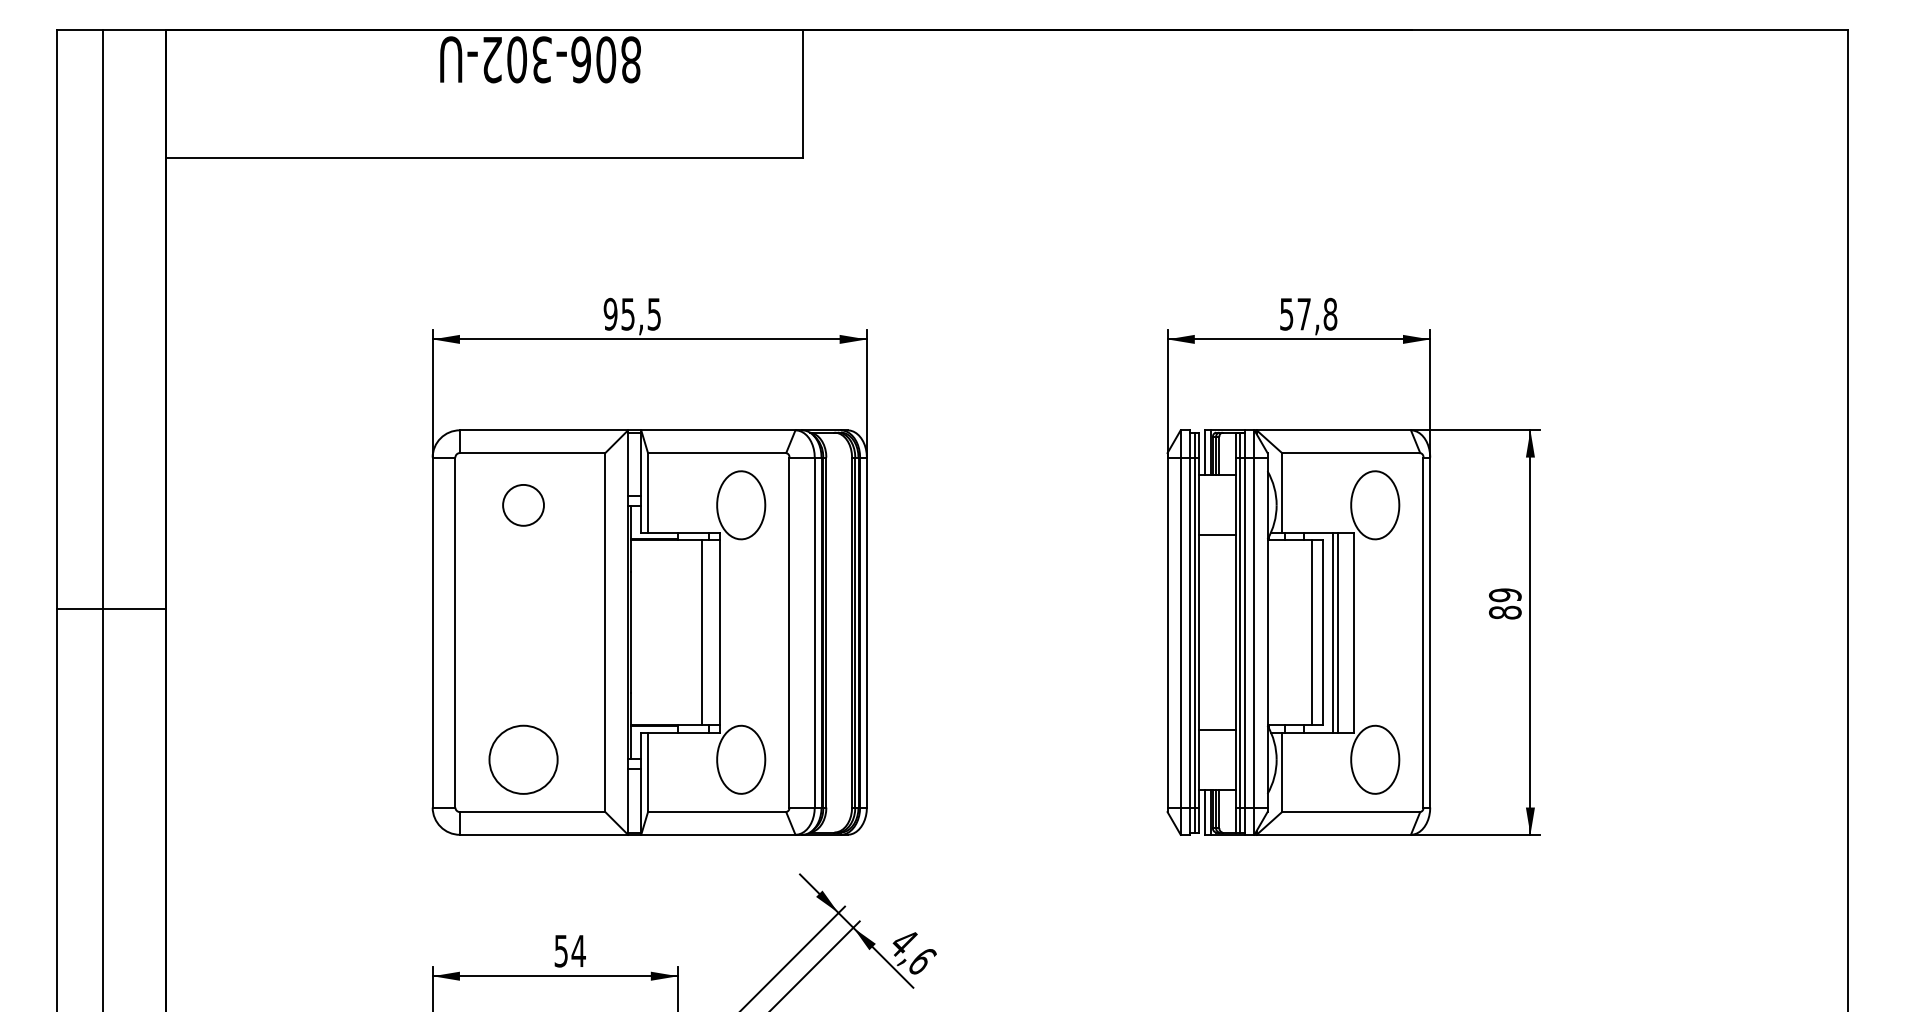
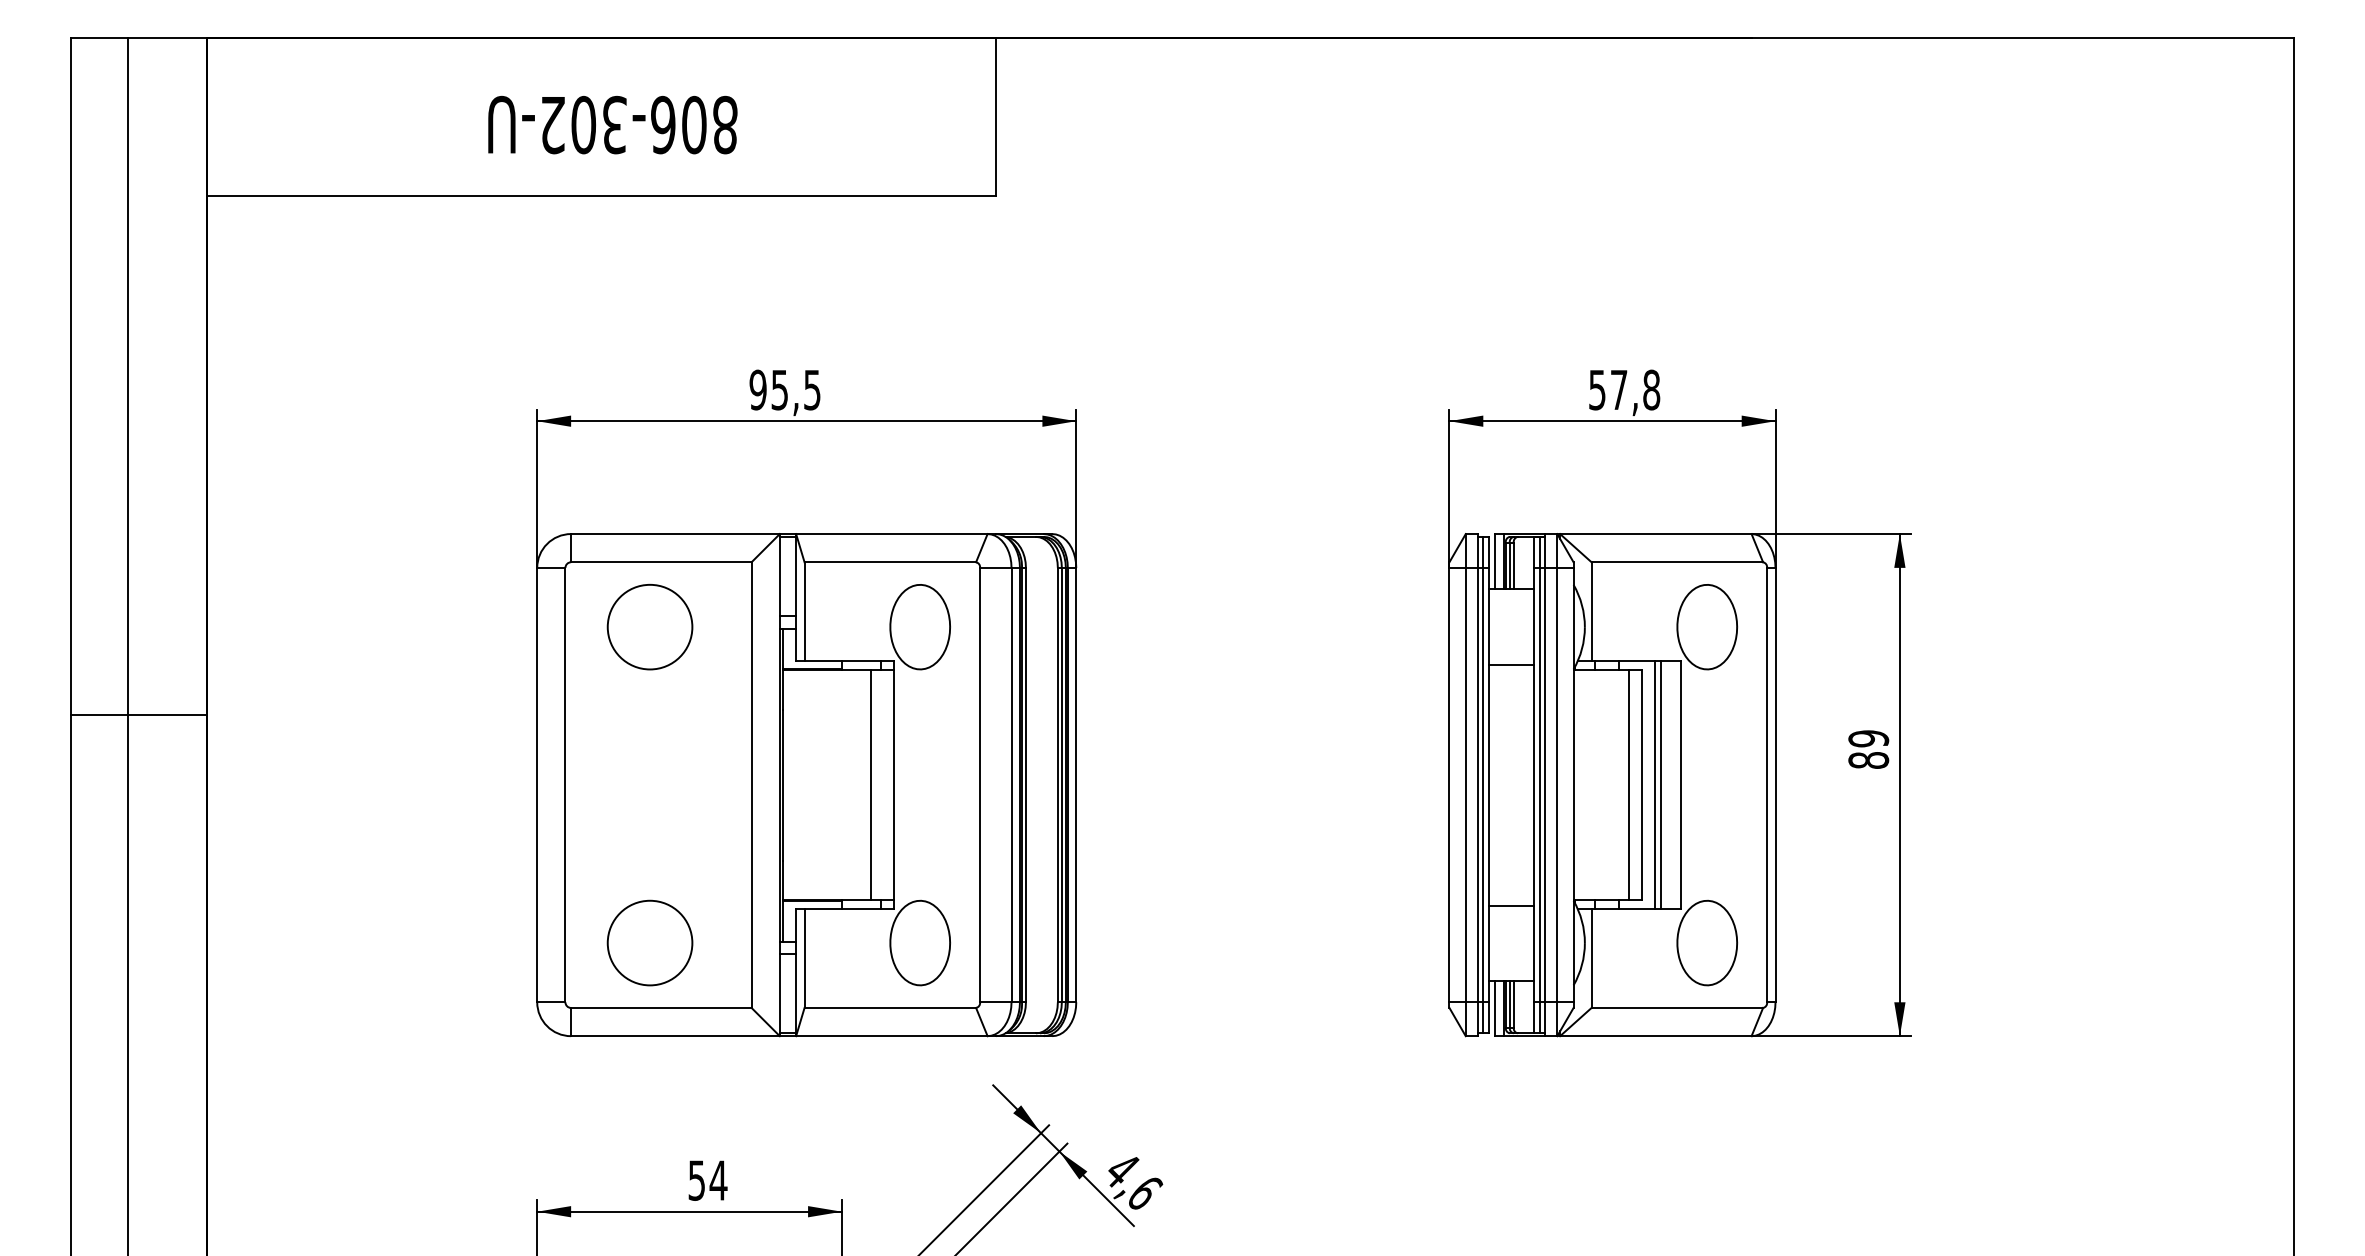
text: (540, 59) -> (612, 124), moved
circle: (523, 505) -> (649, 627), size x1.67
line: (111, 608) -> (138, 714), moved

